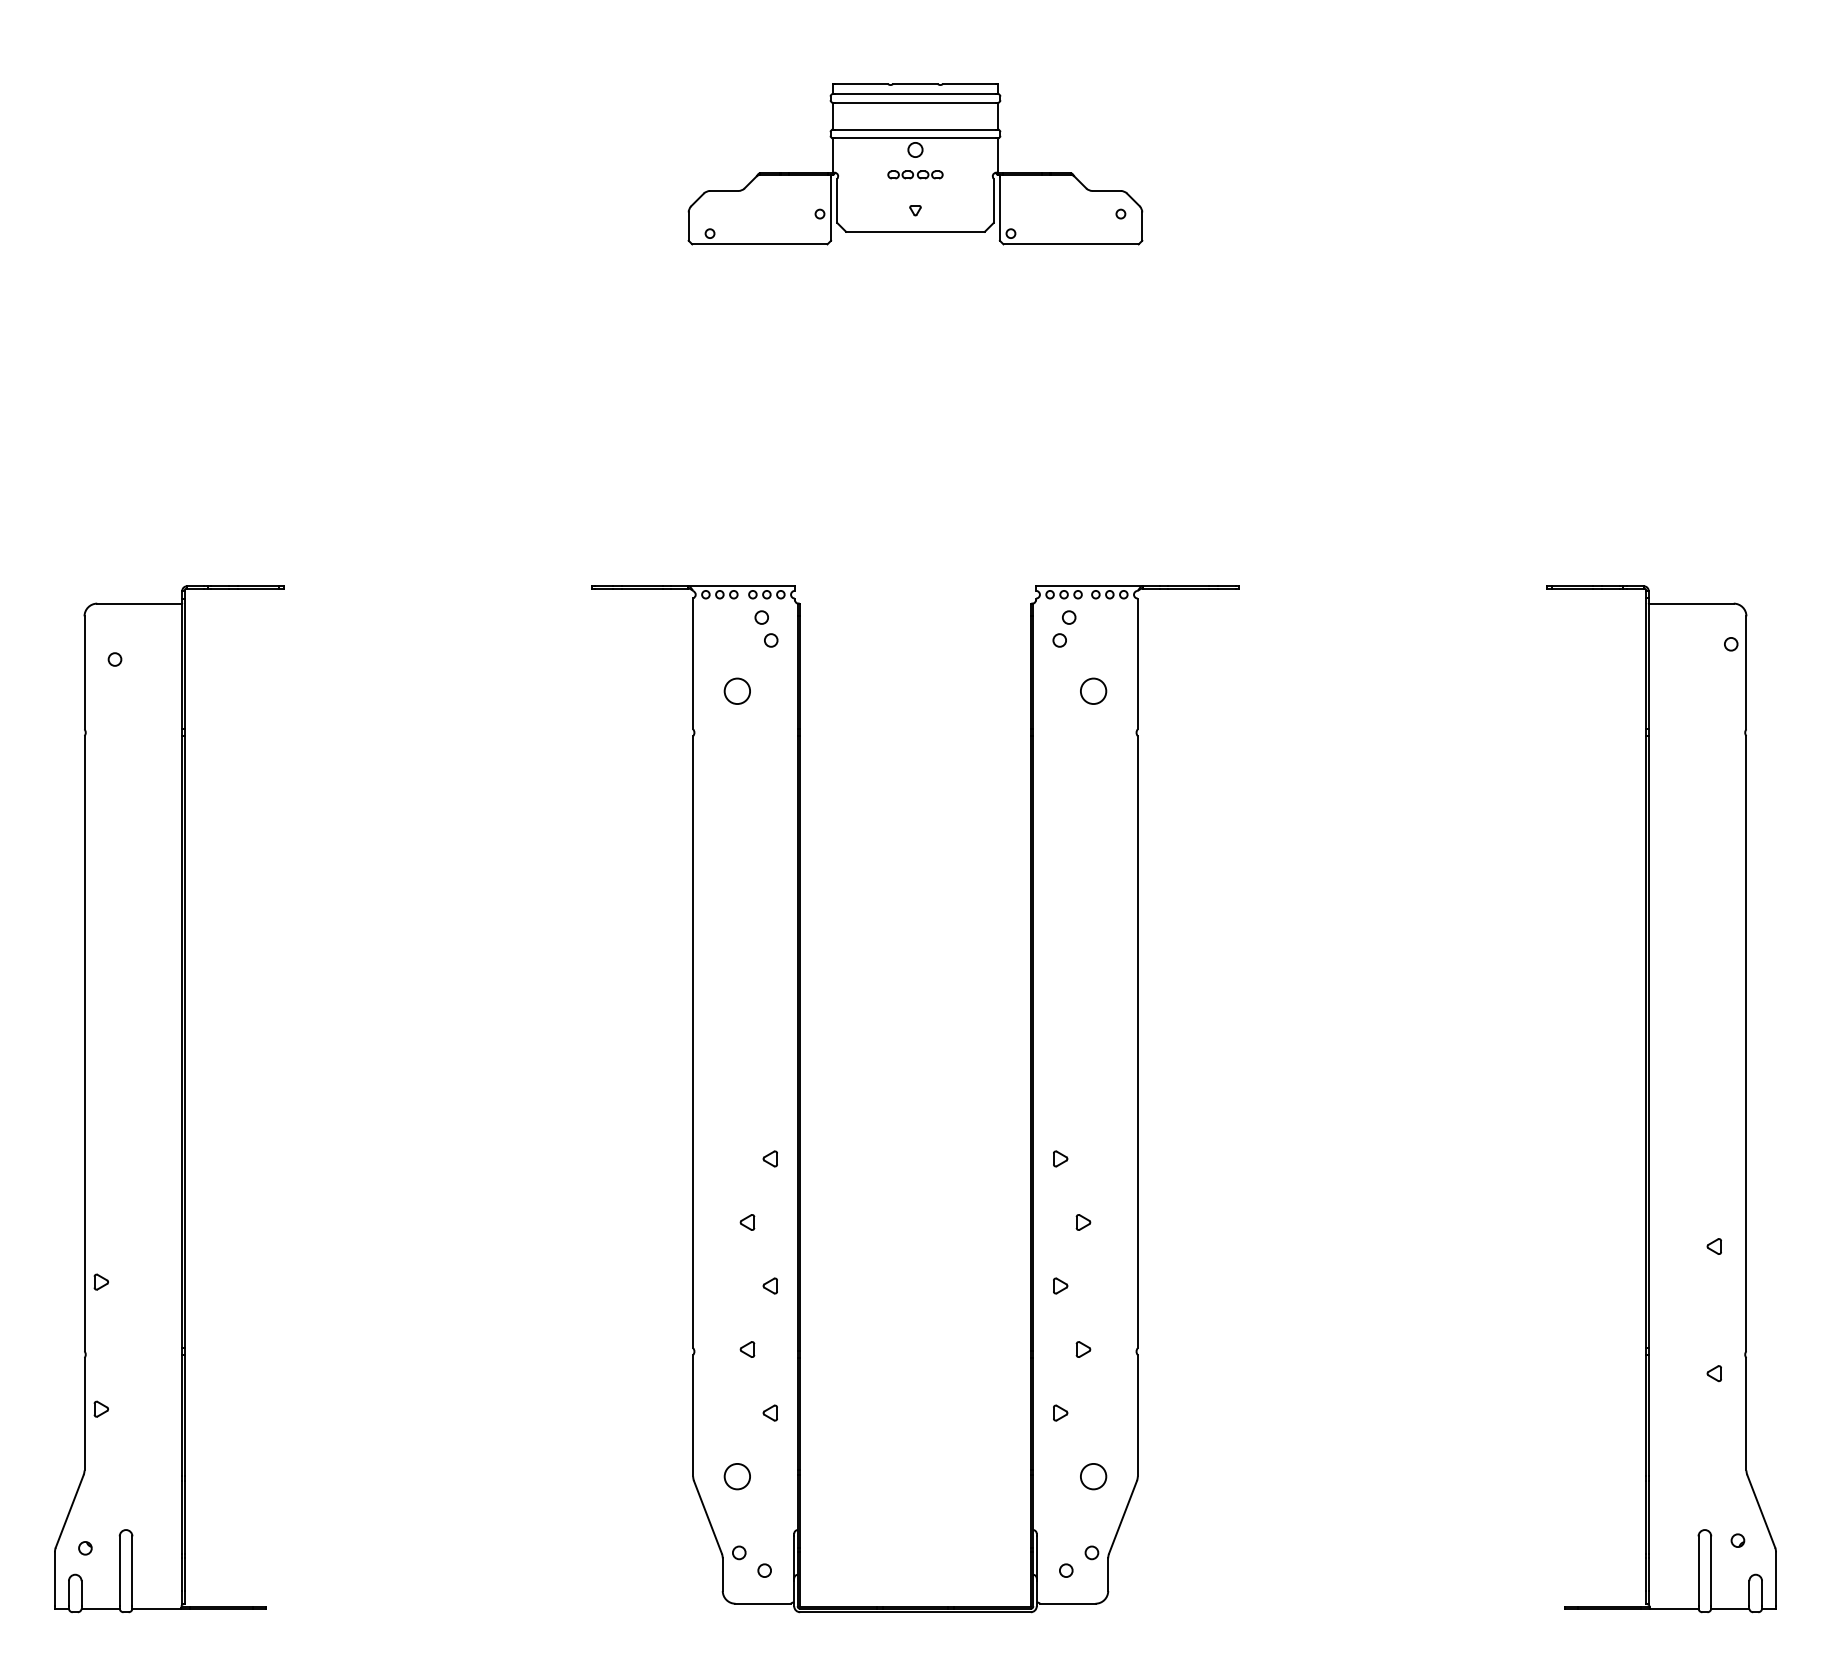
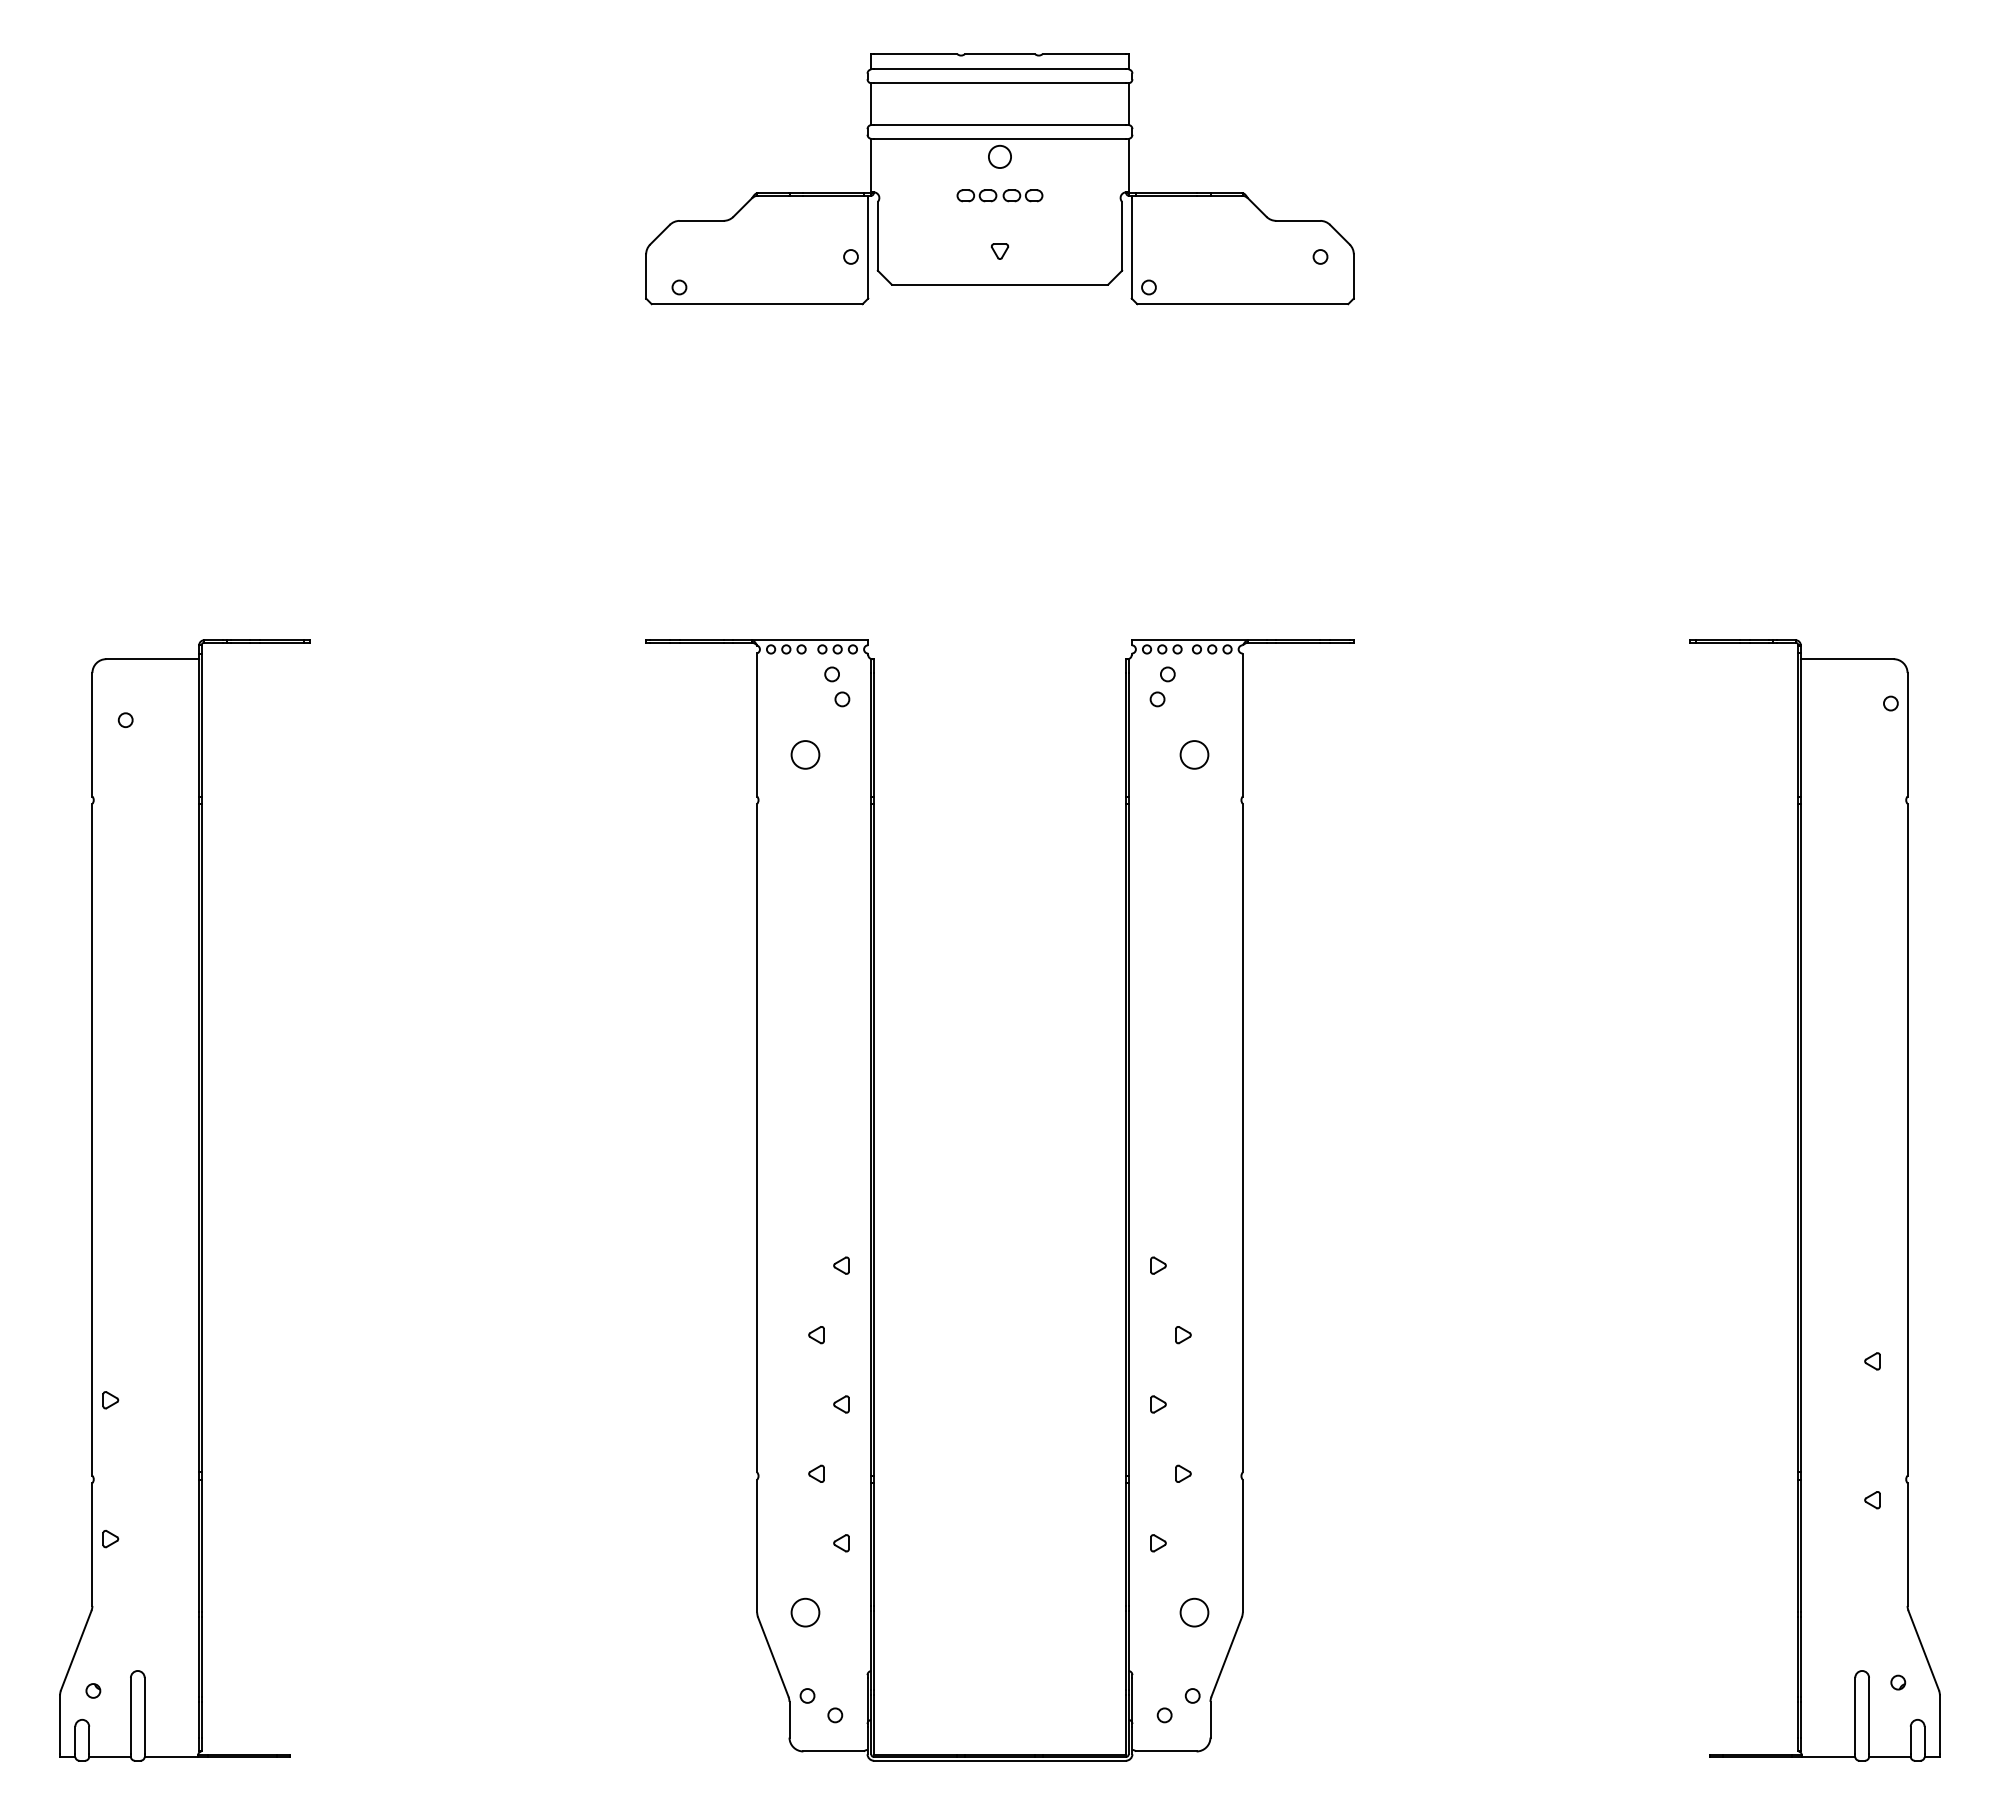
part: (915, 164) -> (1000, 179), size x1.43

